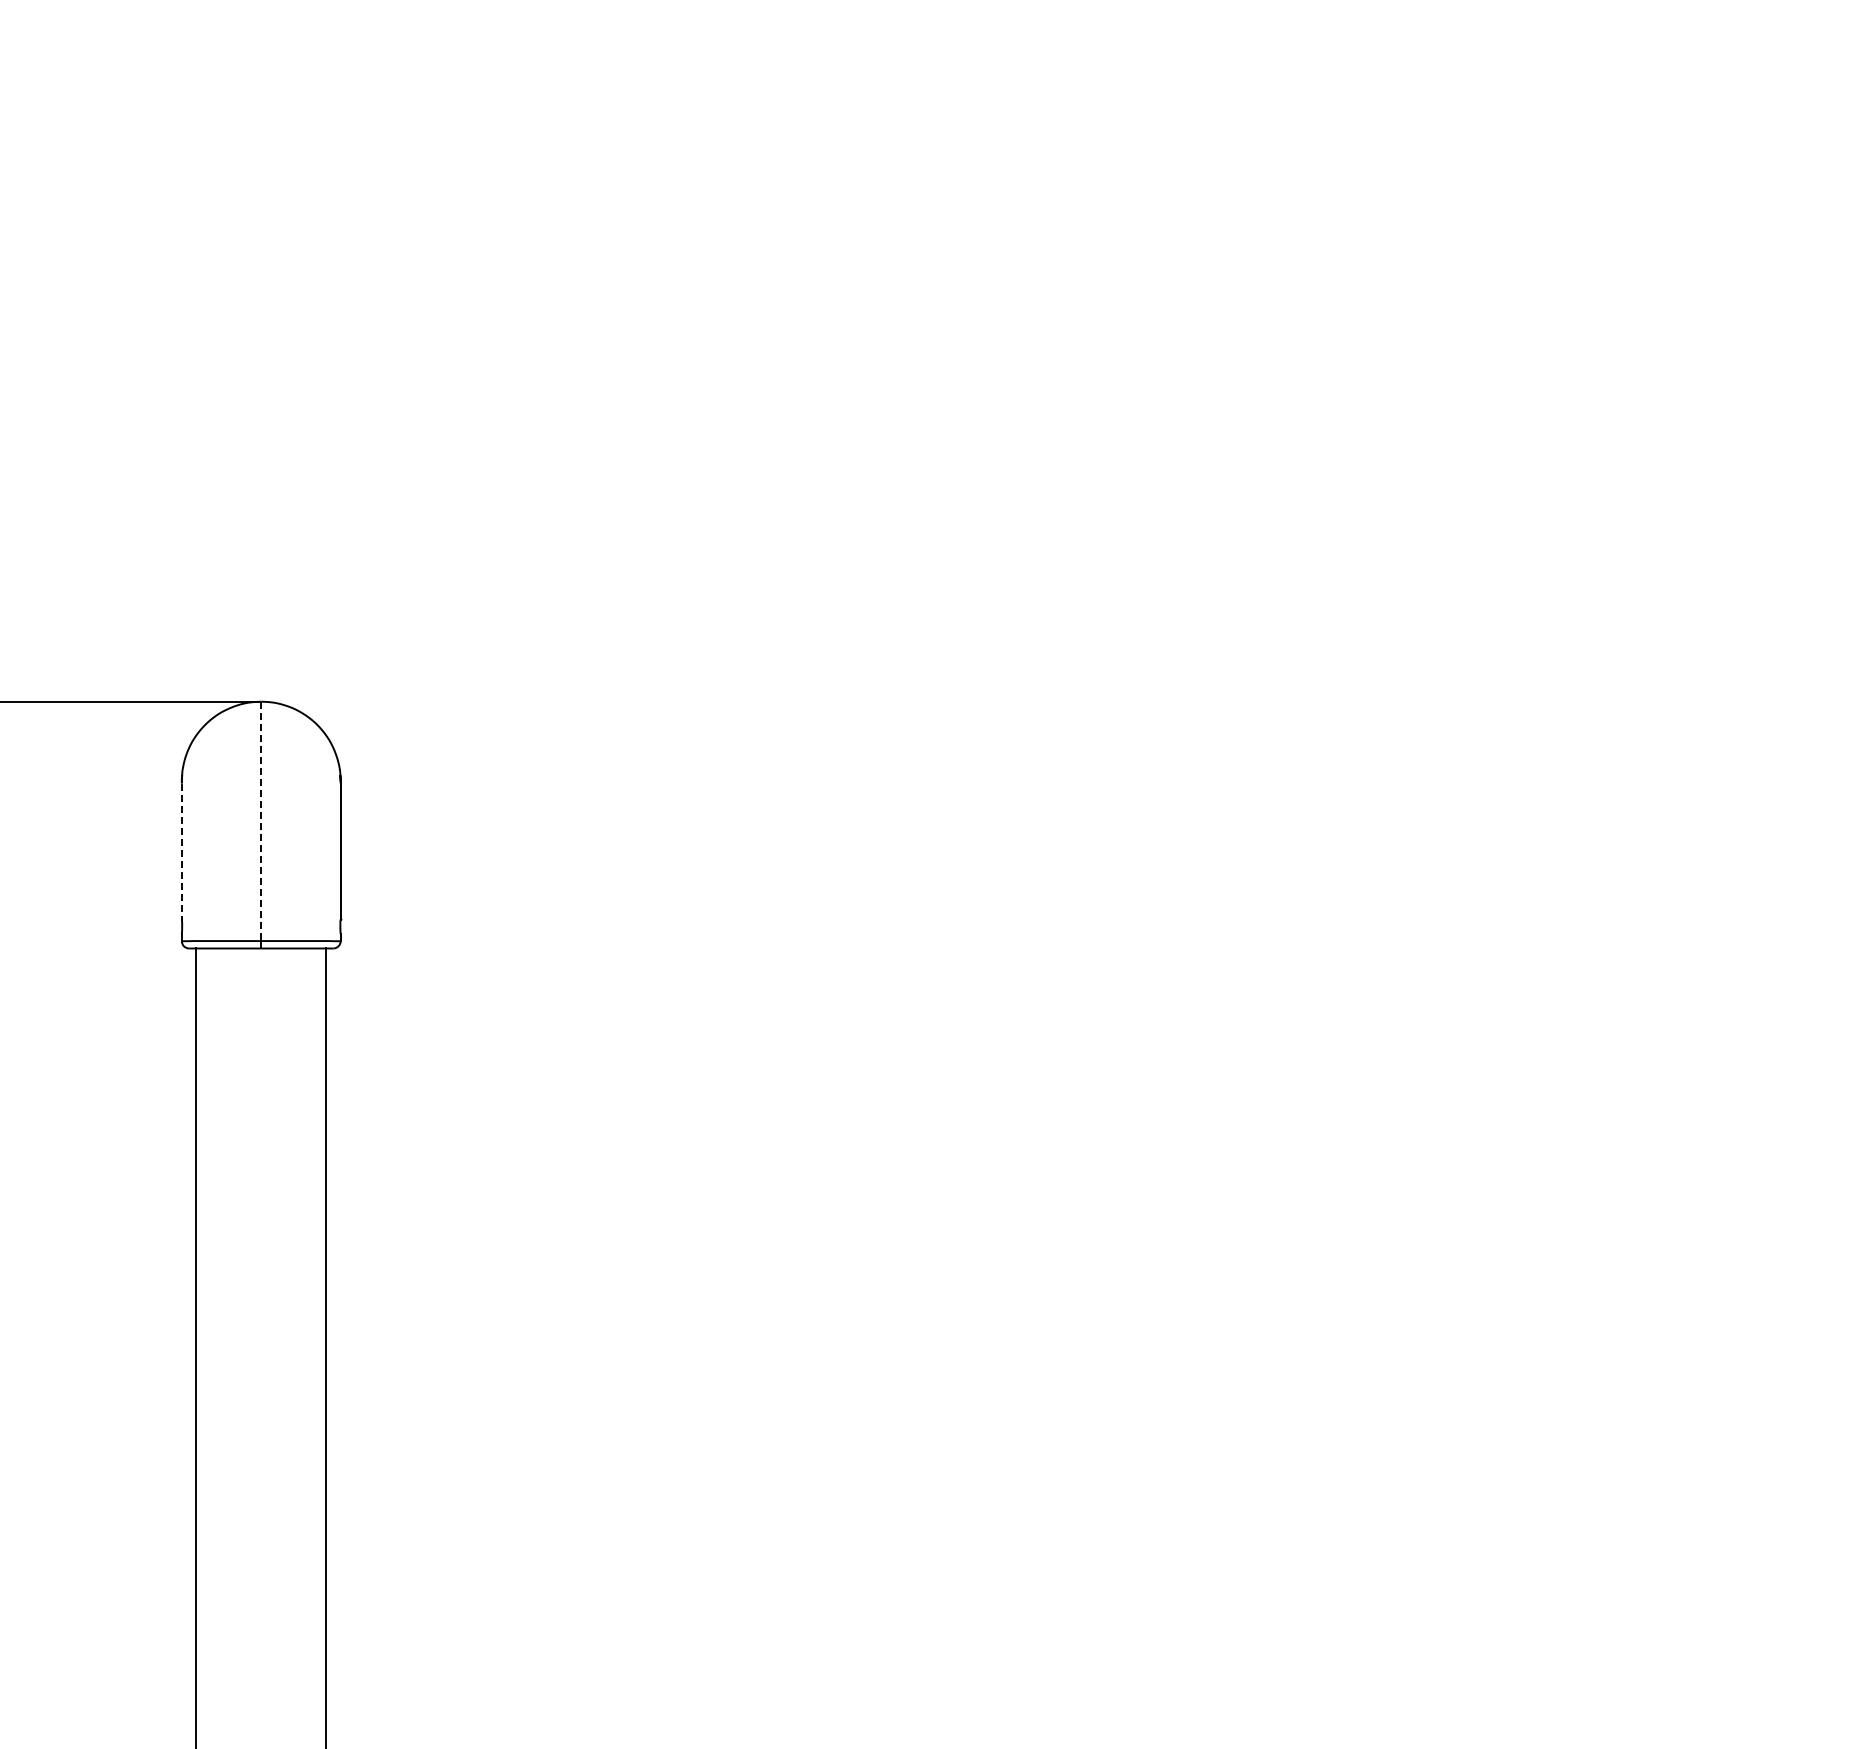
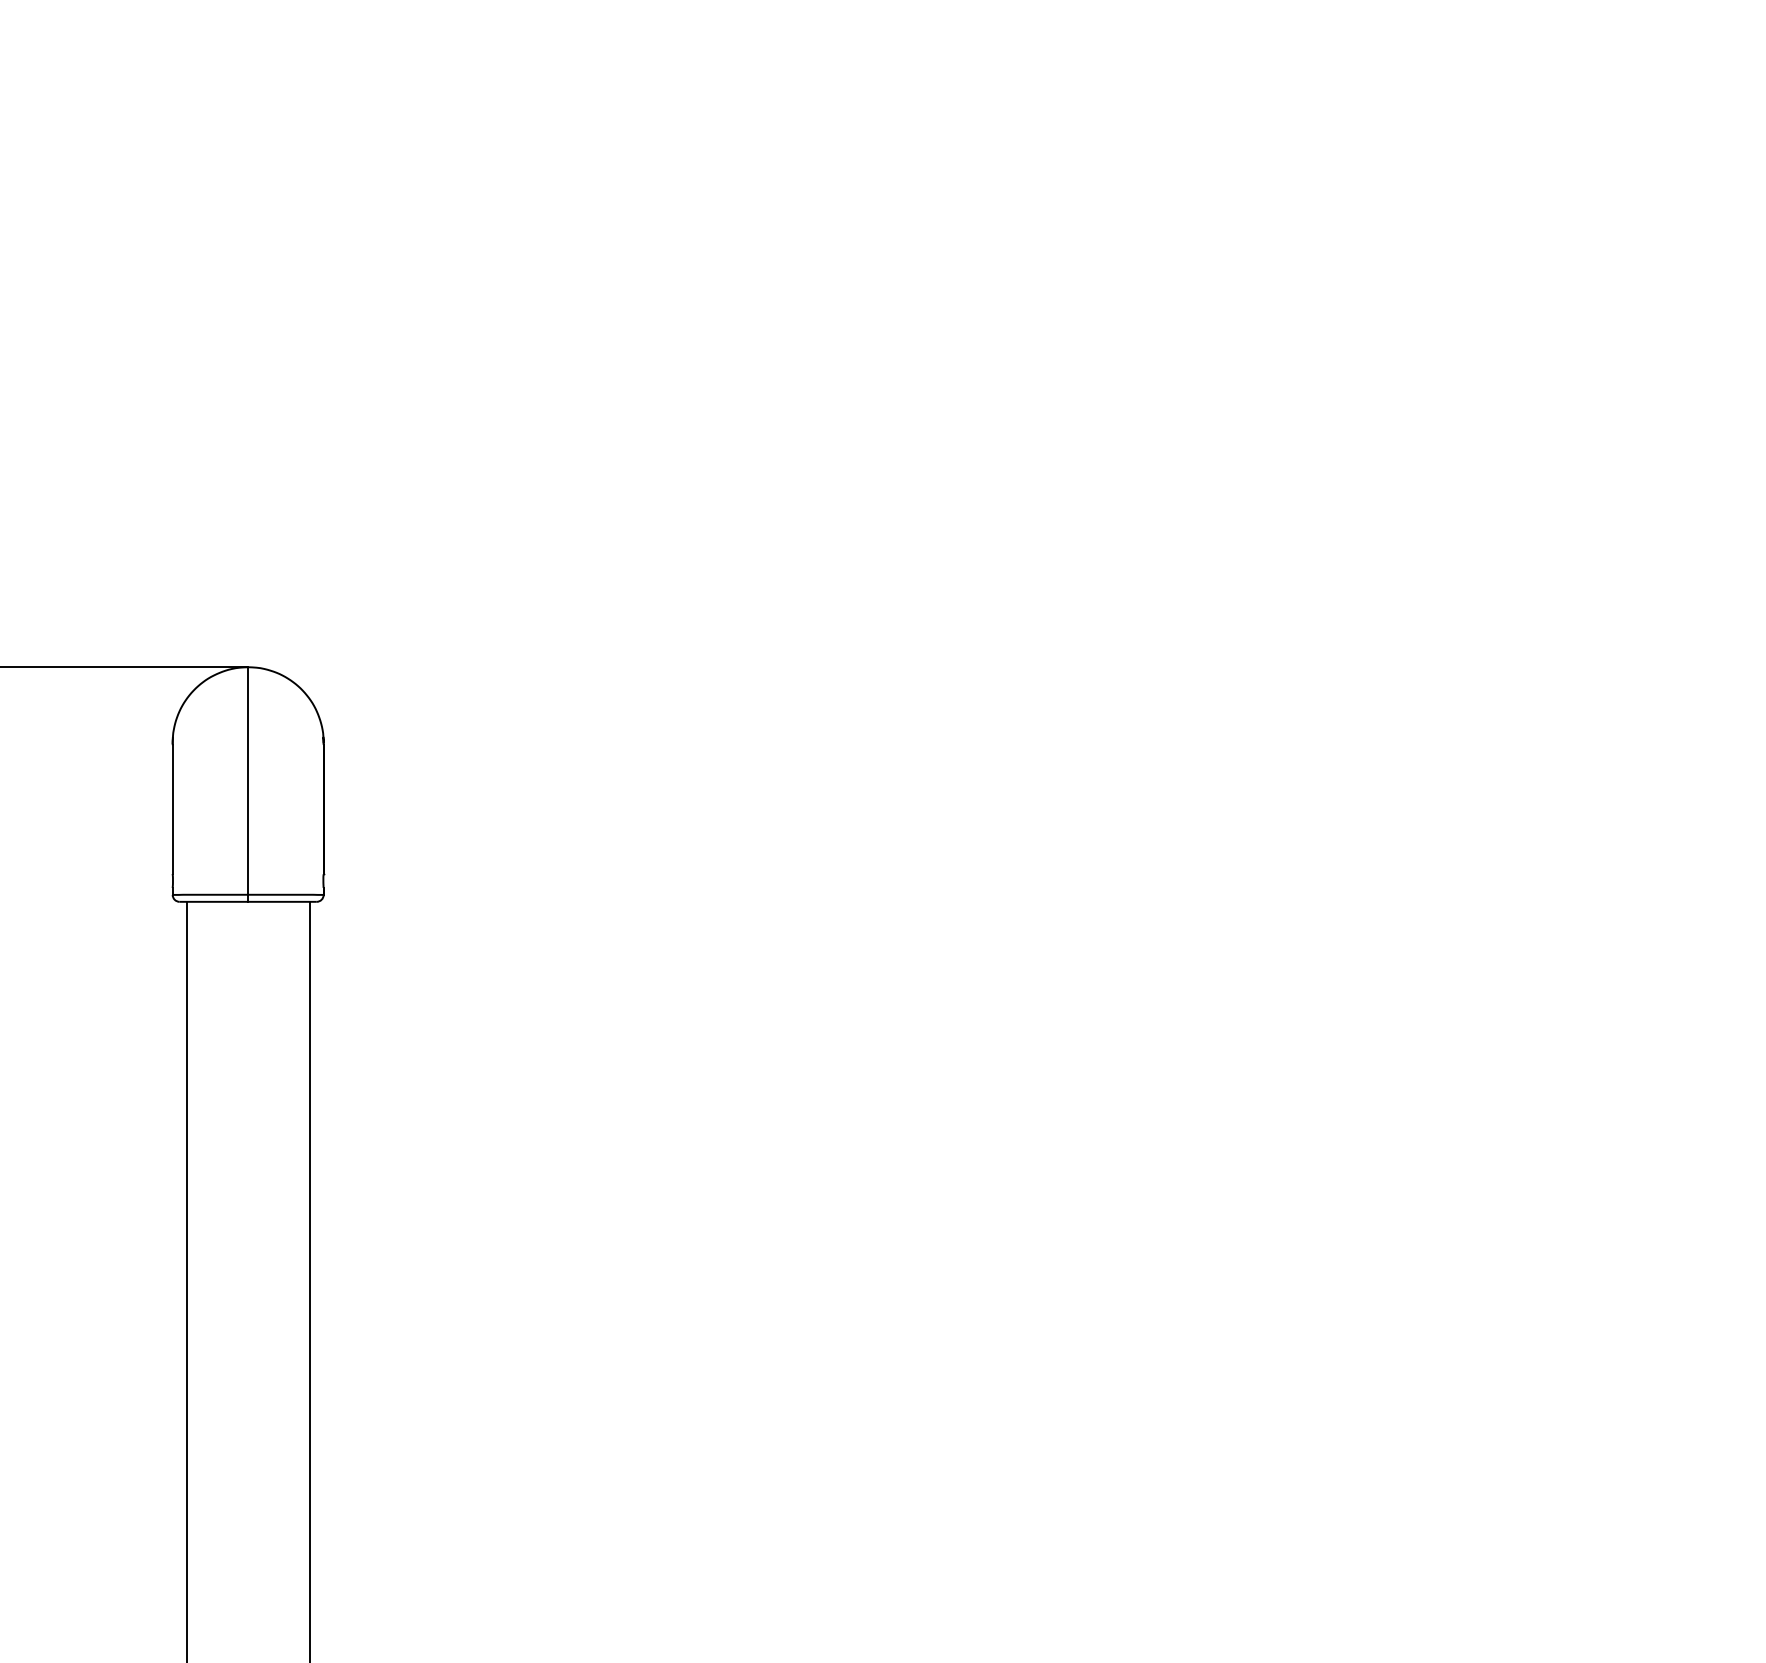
line: (261, 821) -> (248, 781), dashed -> solid
line: (181, 852) -> (172, 810), dashed -> solid

